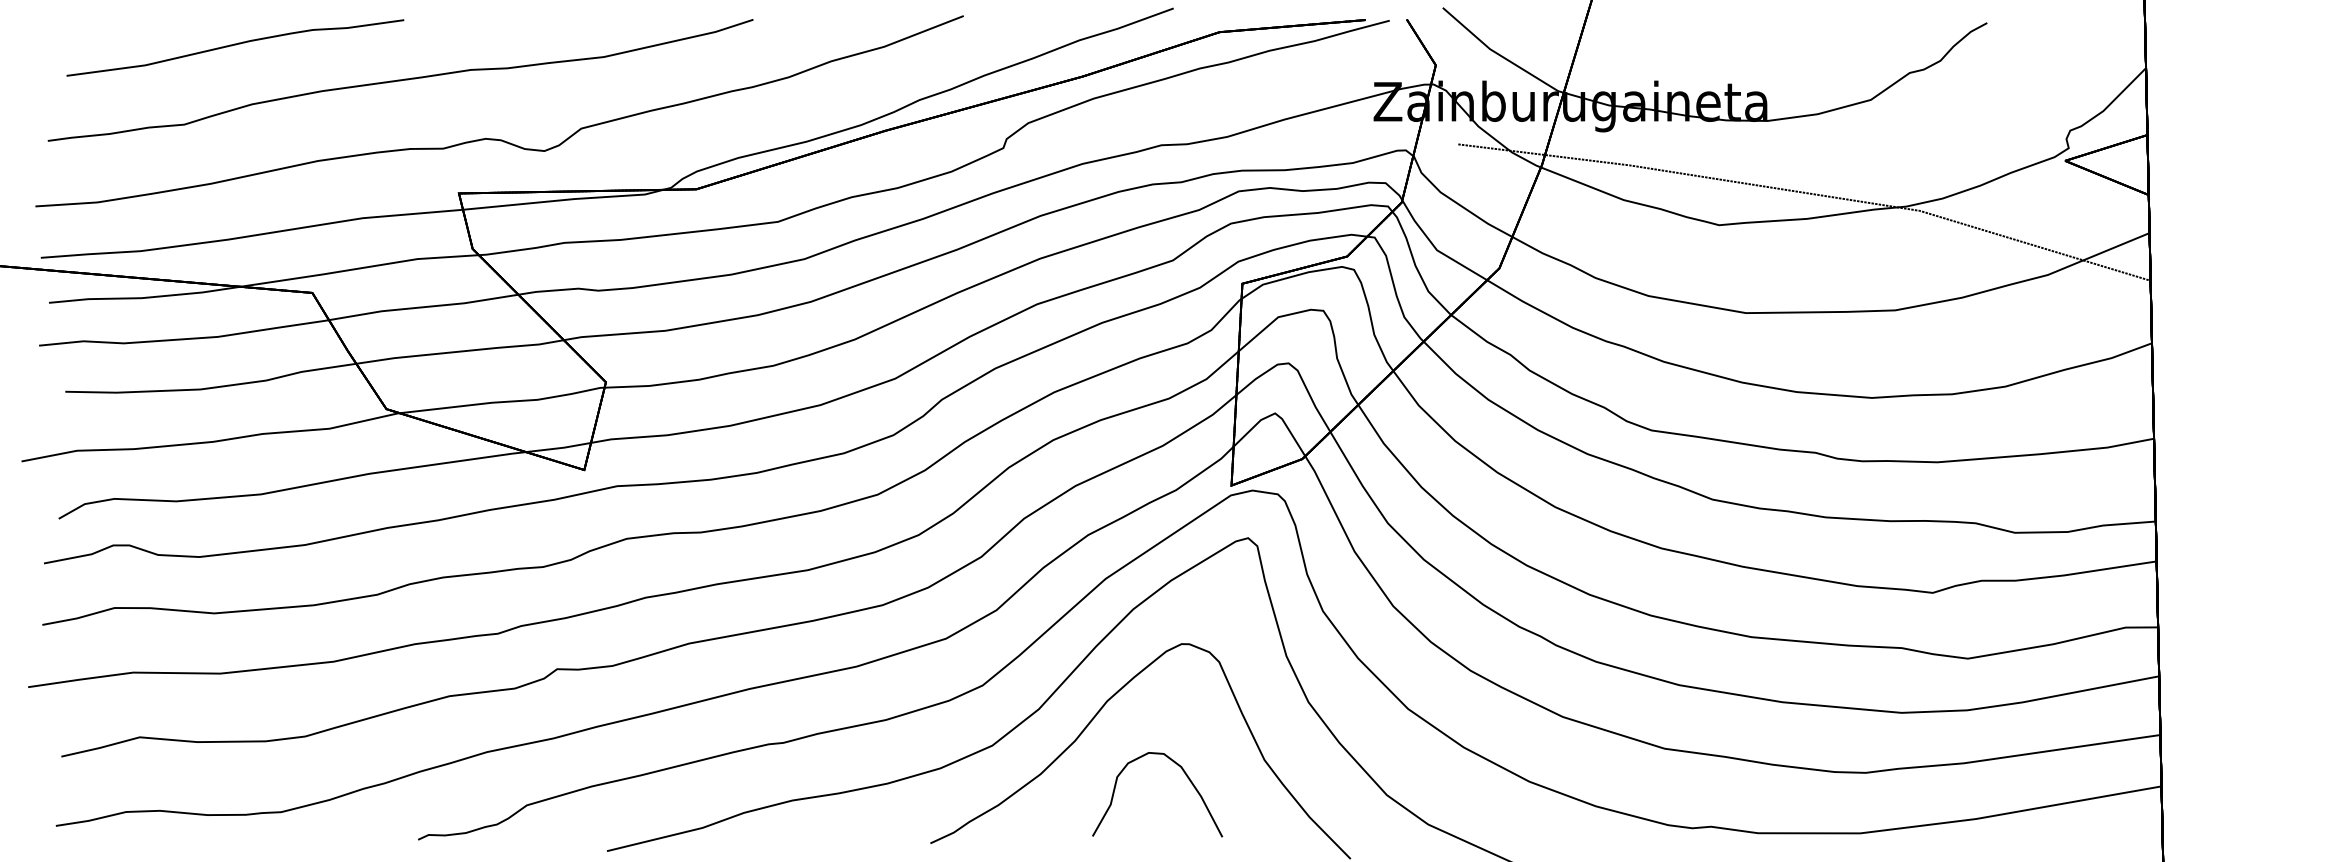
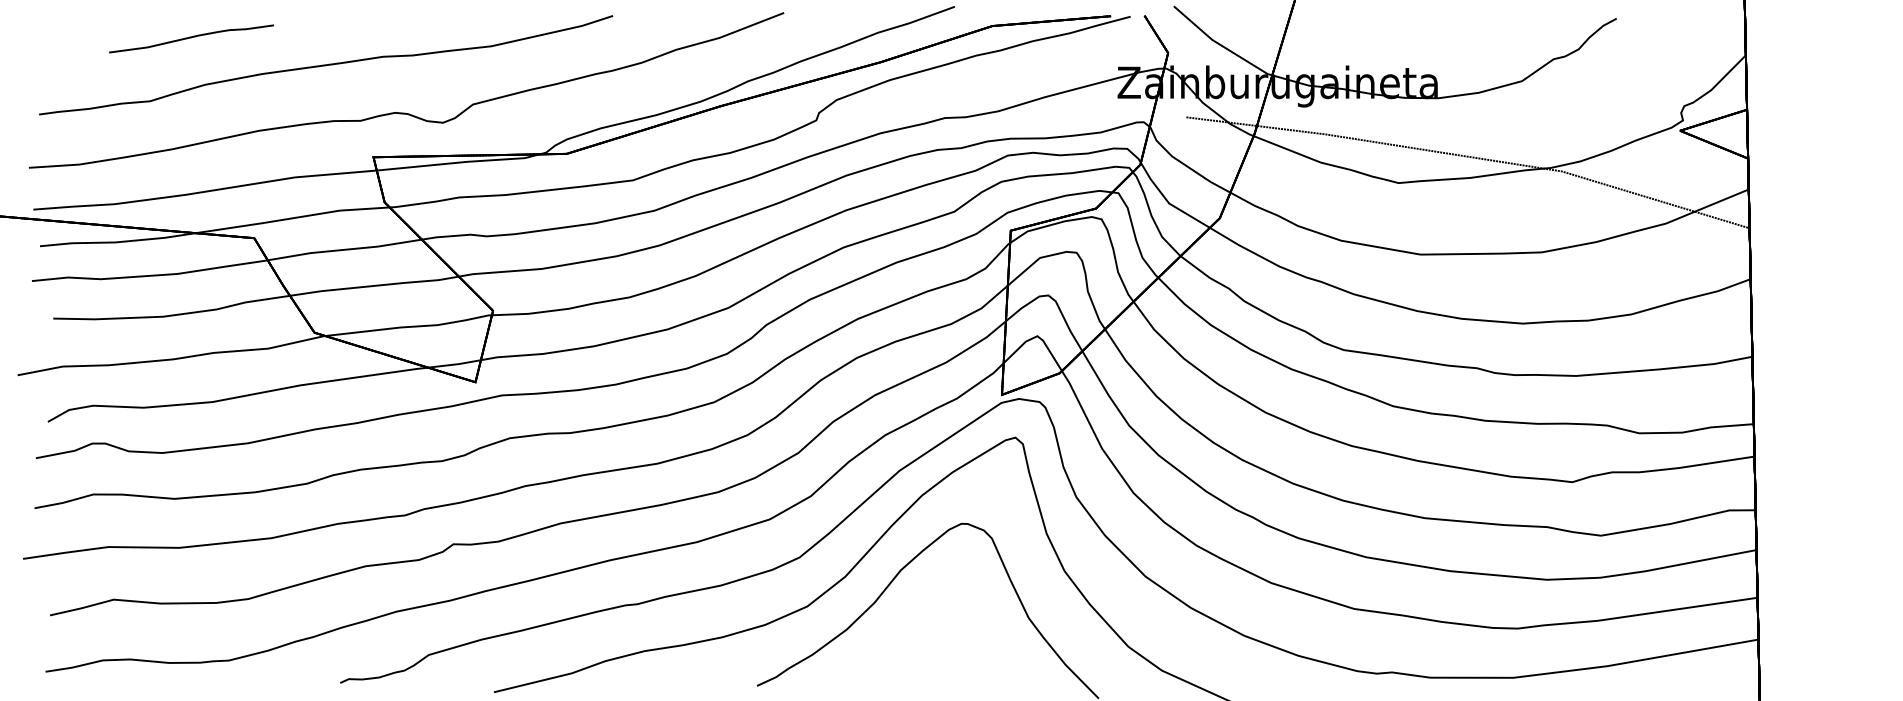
part: (235, 47) -> (191, 38), size x0.6
curve: (1186, 777) -> (965, 632), removed

